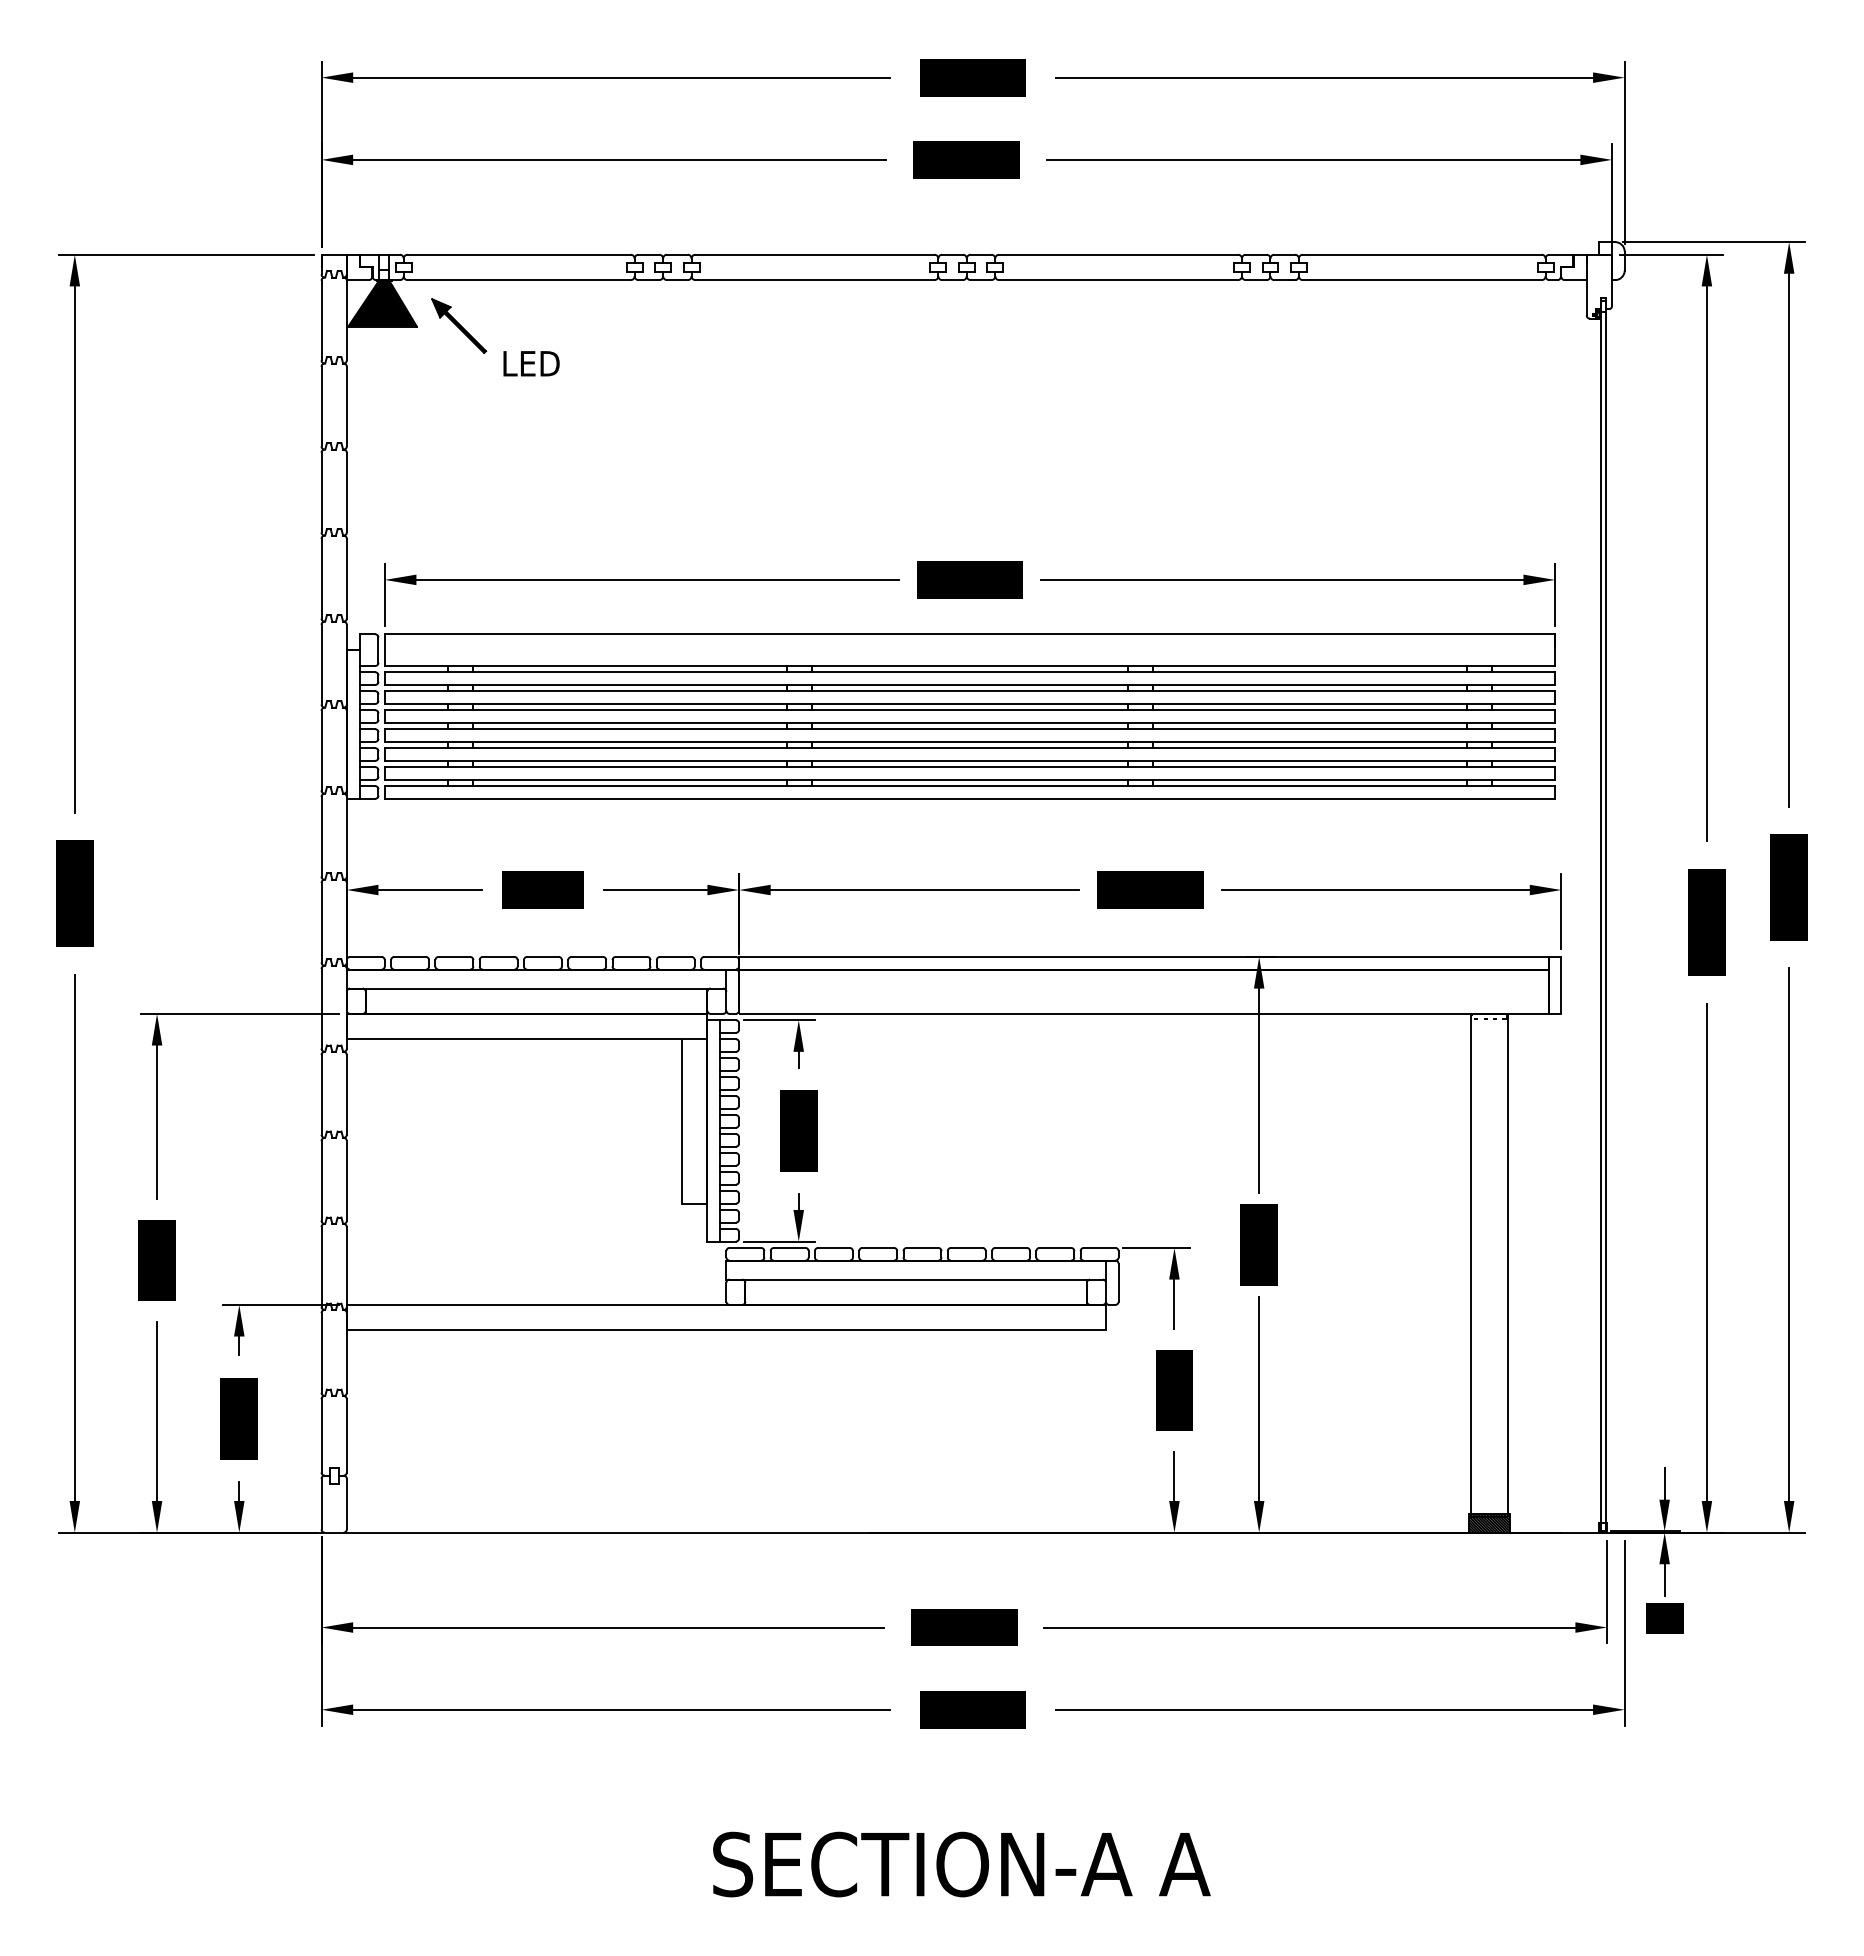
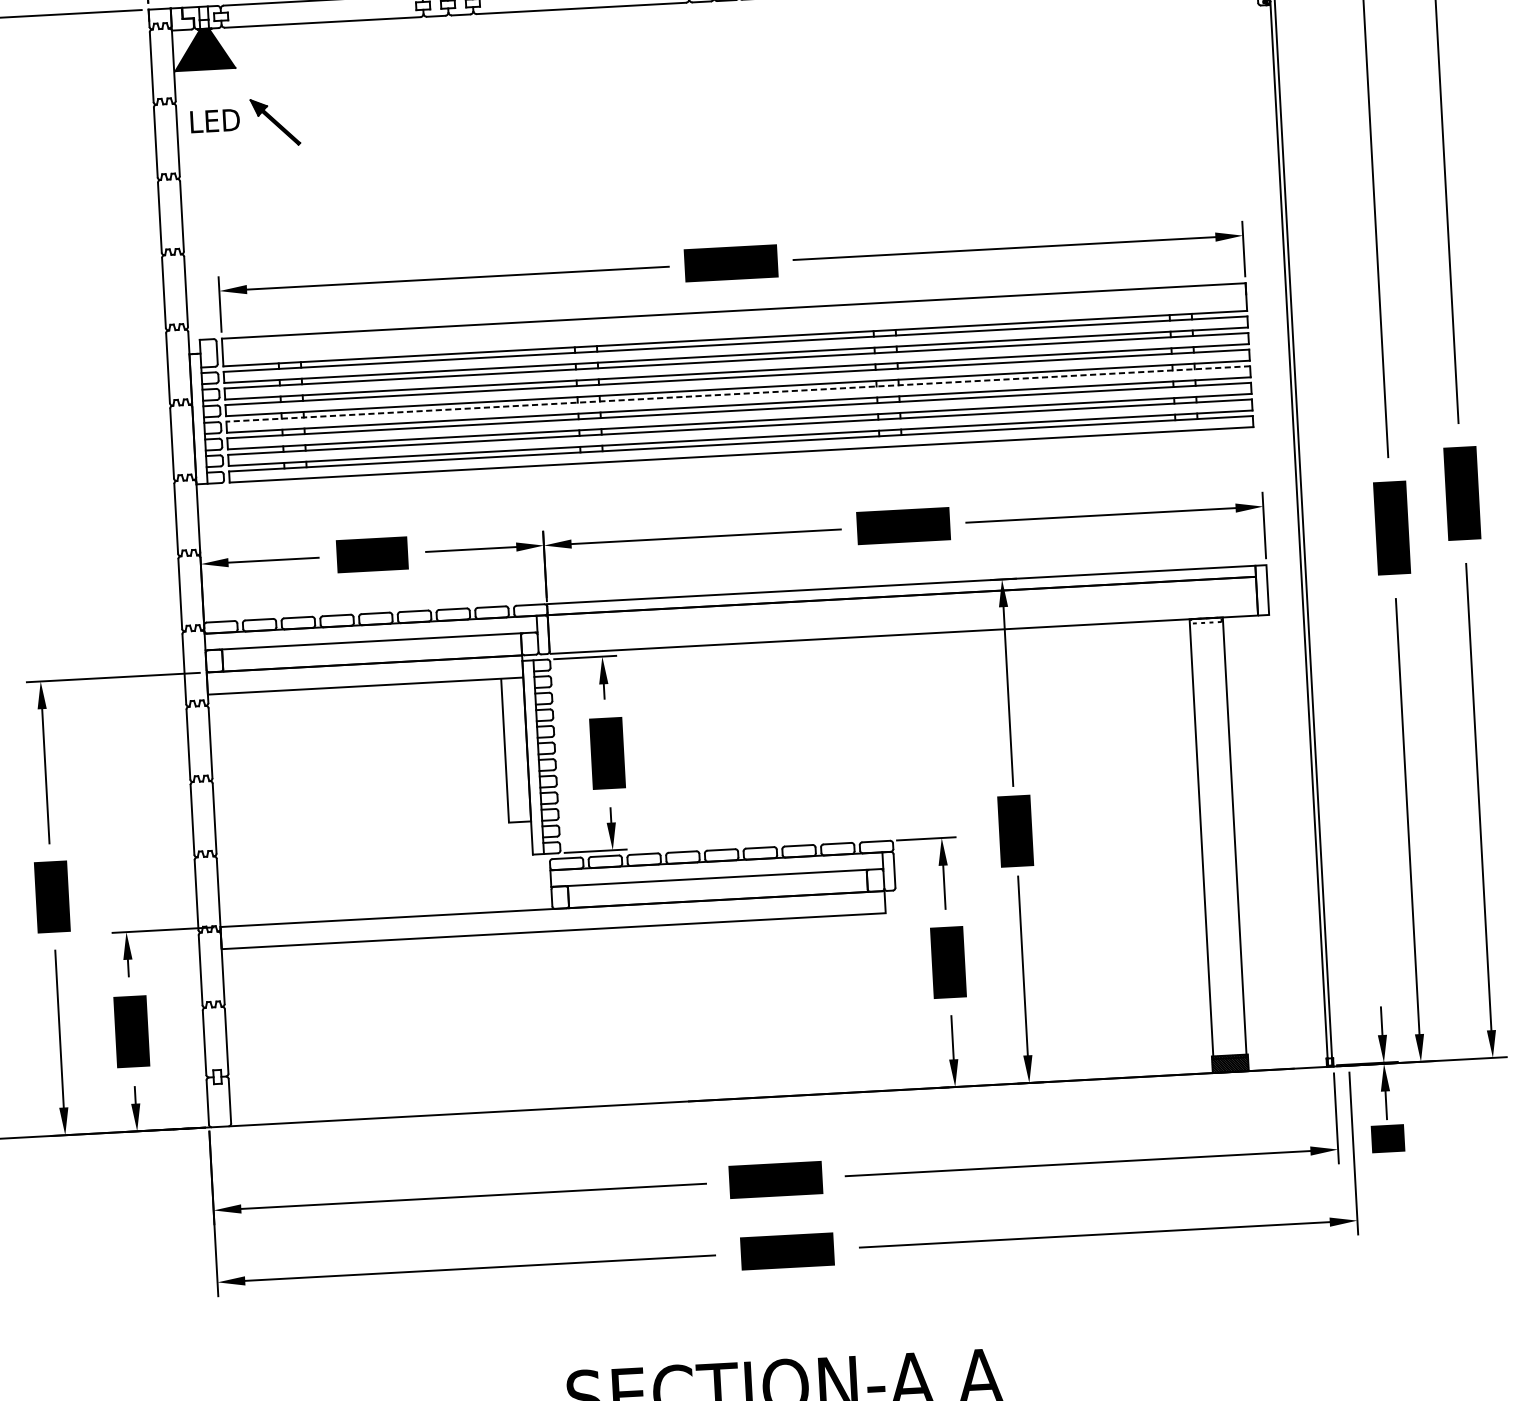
part: (459, 325) -> (275, 121), moved
text: (531, 363) -> (215, 120), moved
line: (969, 729) -> (737, 394), solid -> dashed

